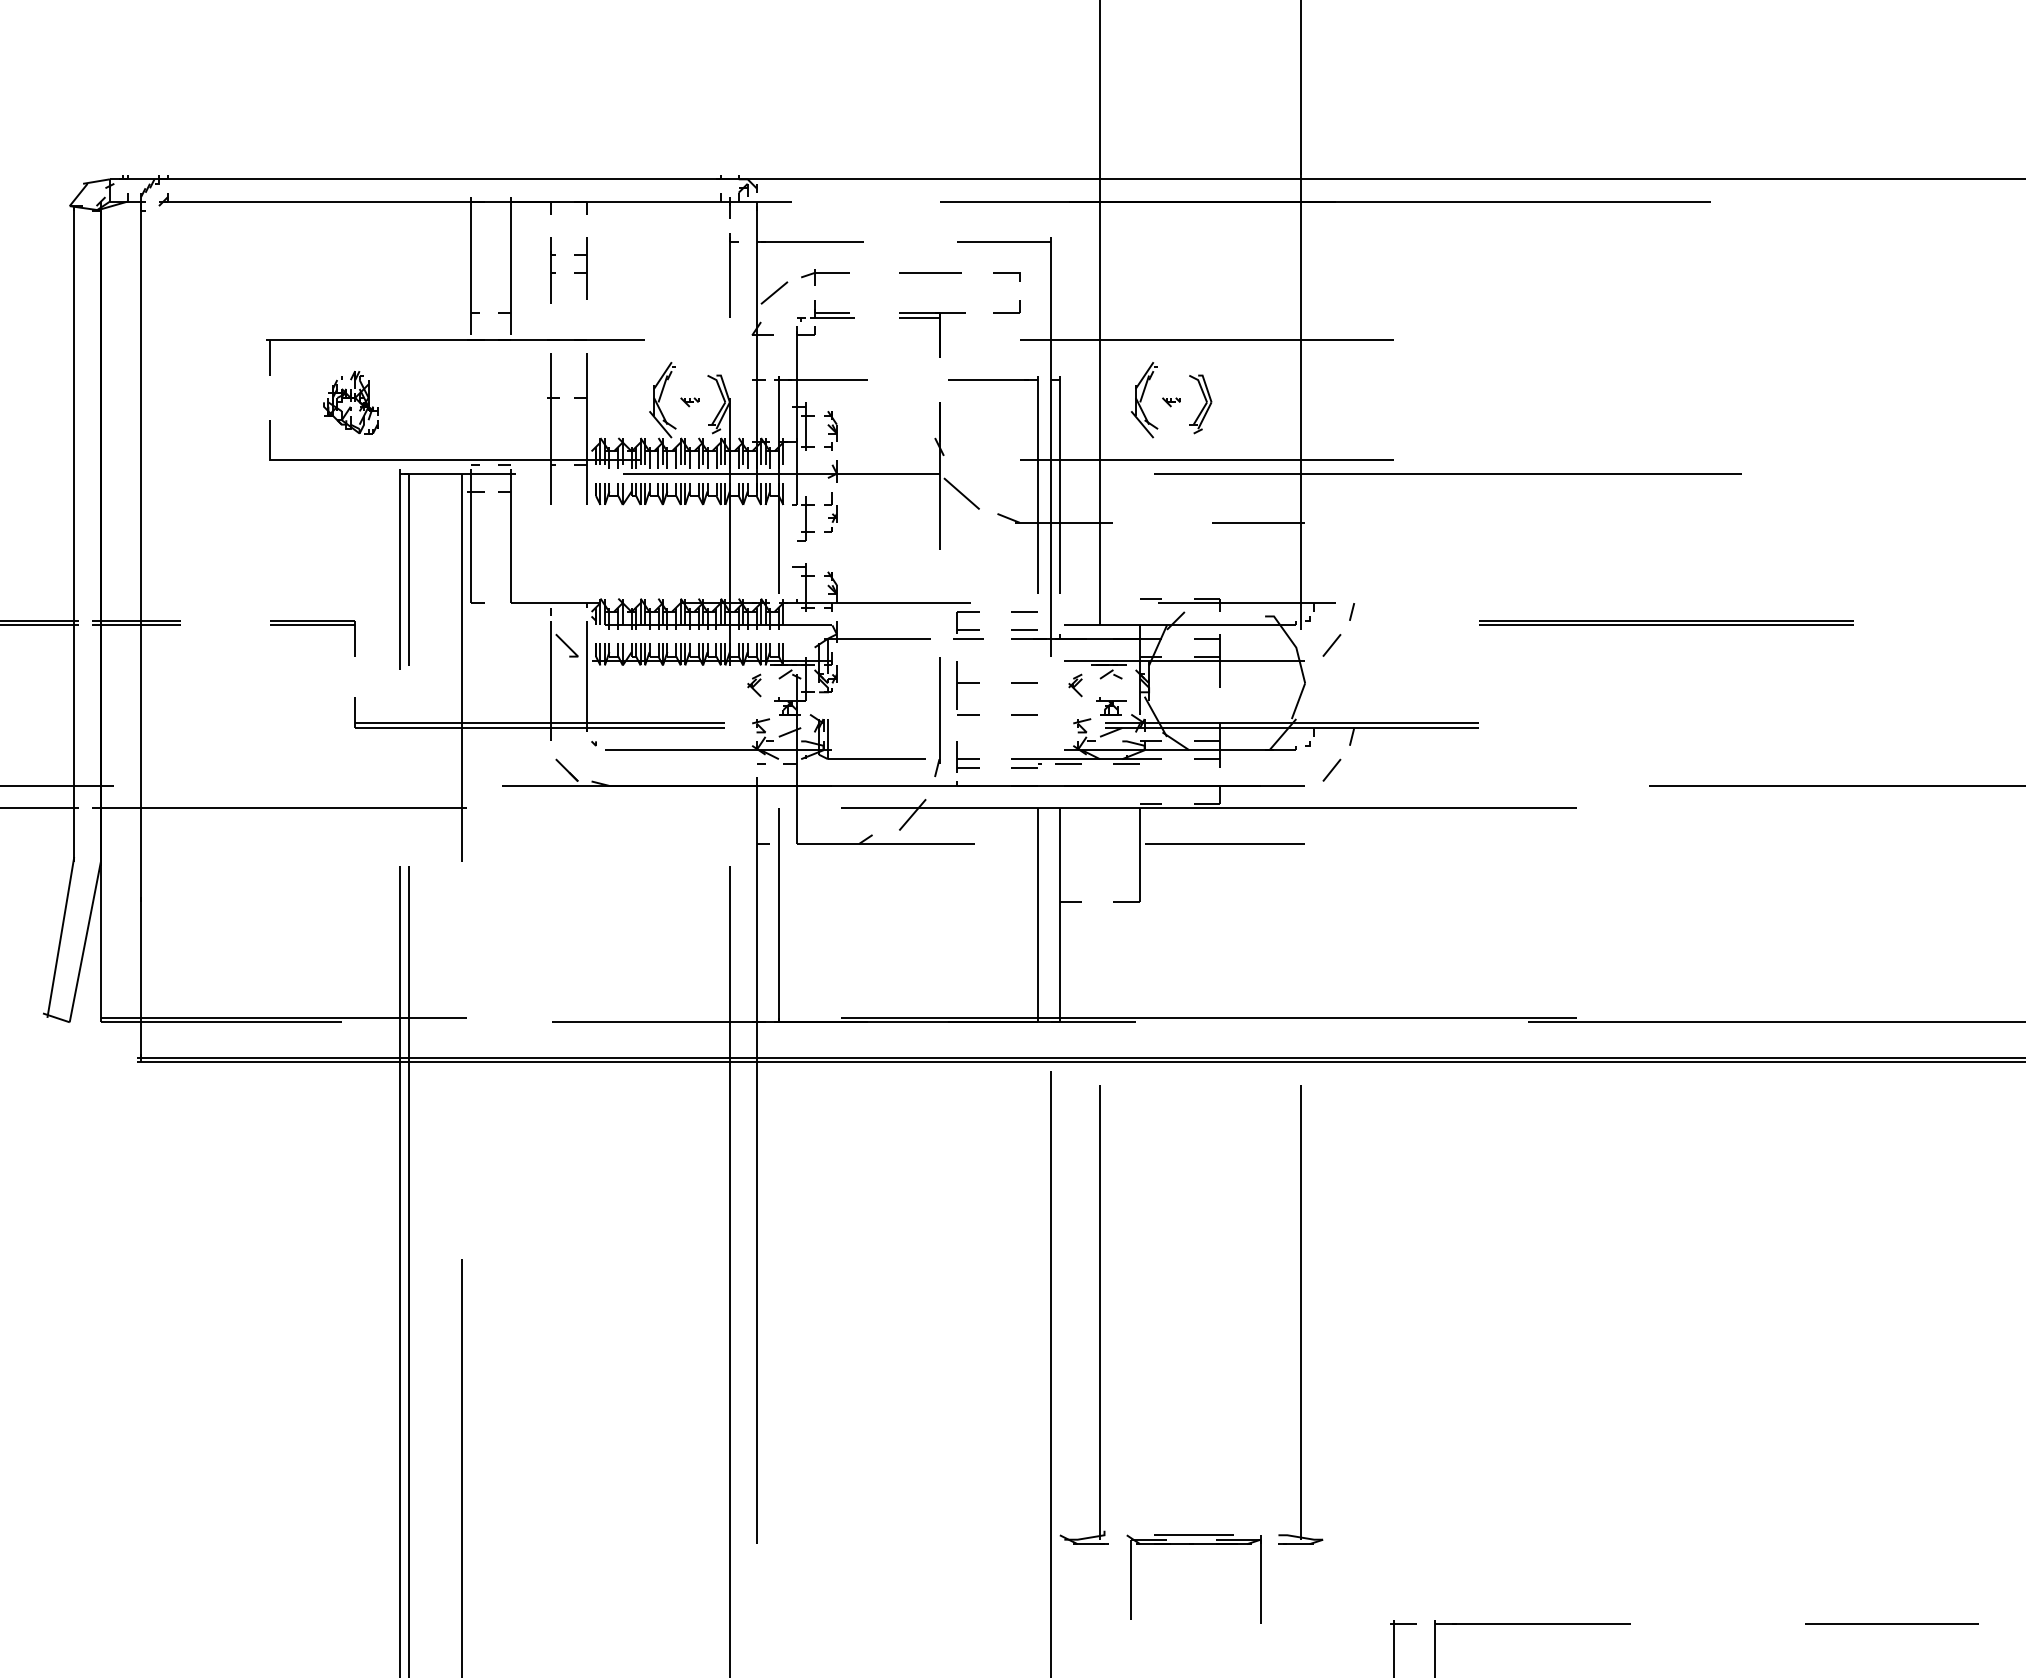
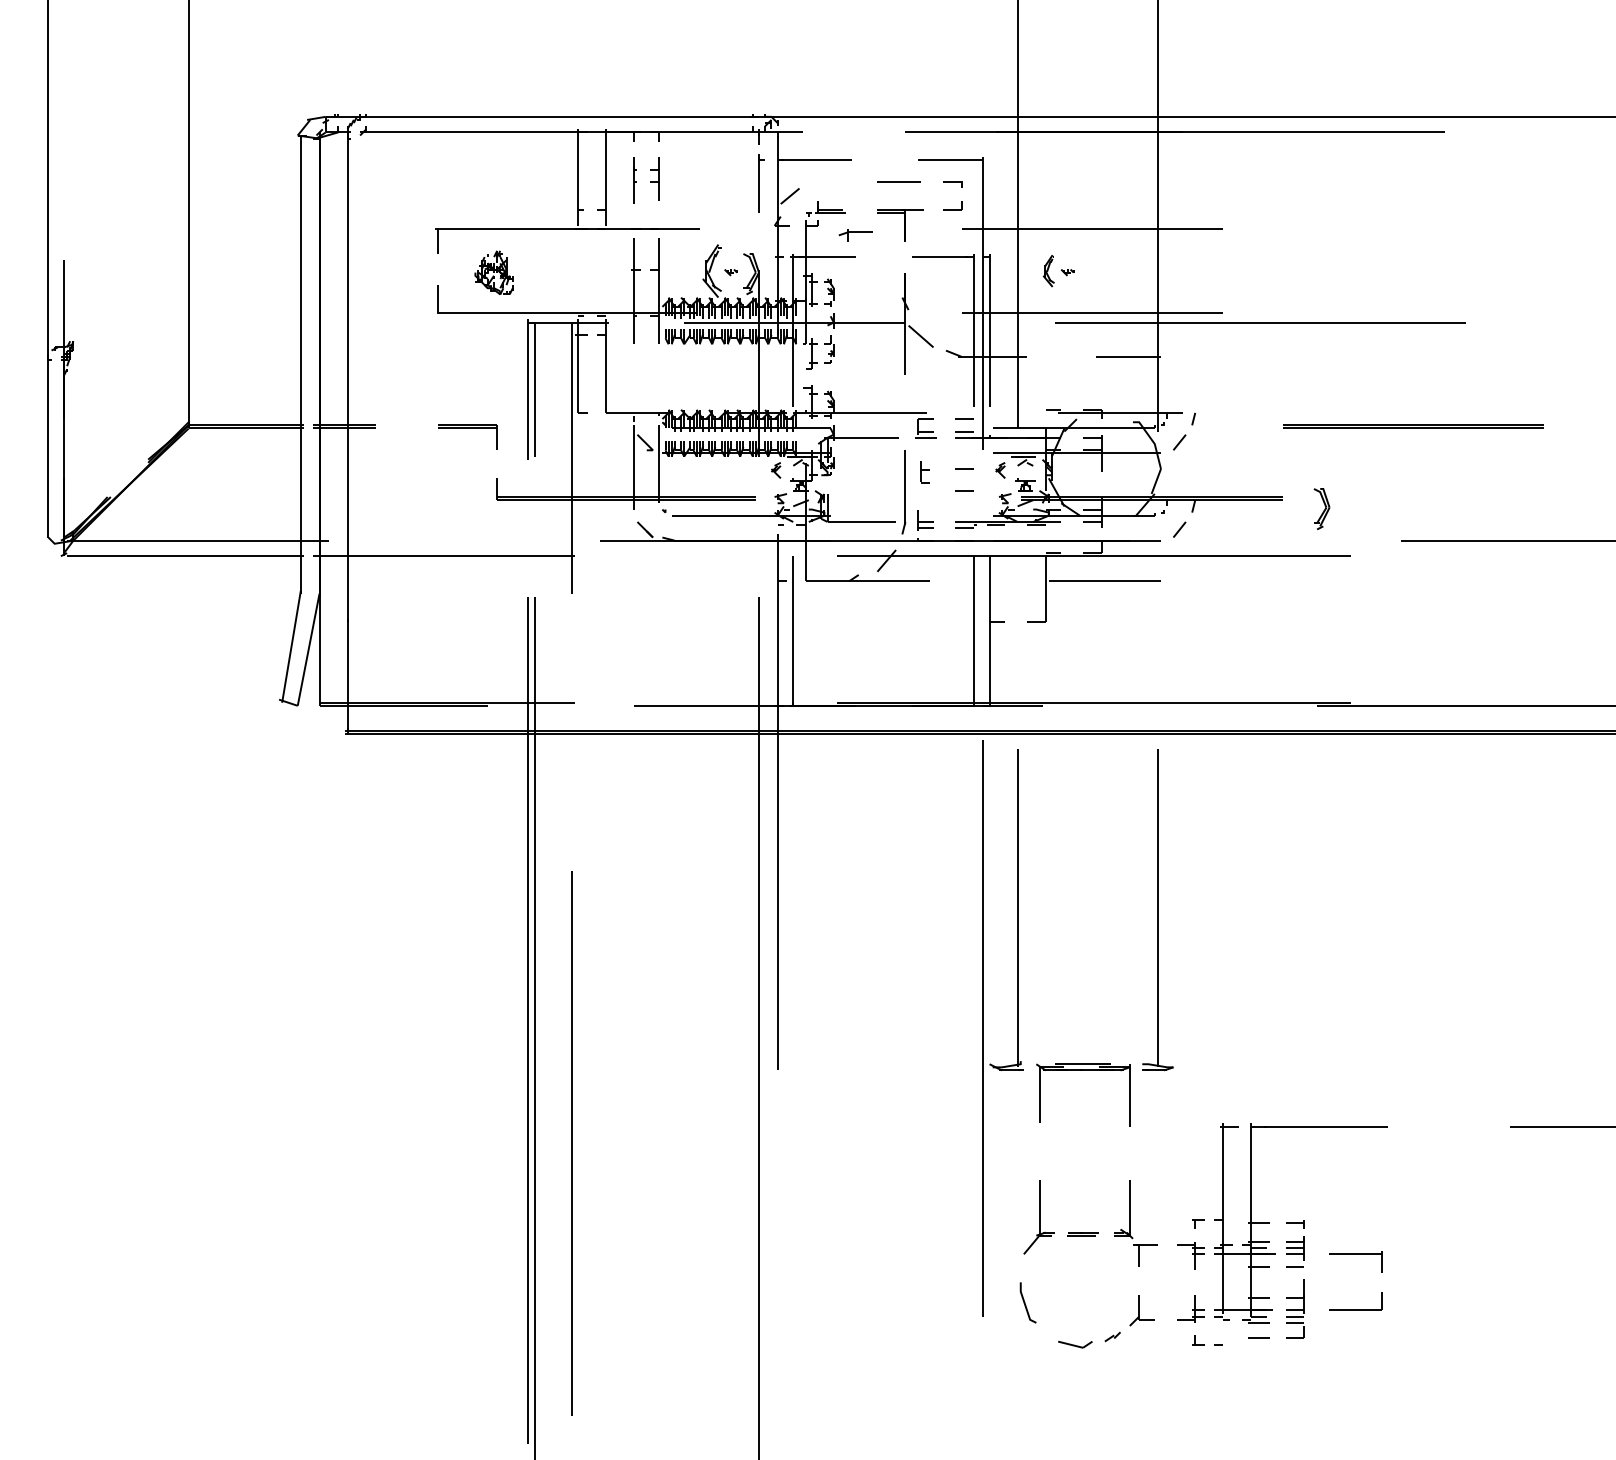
part: (825, 277) -> (855, 235), moved
part: (1144, 399) -> (1048, 270), size x0.6
part: (1200, 404) -> (1321, 509), moved
part: (968, 688) -> (925, 472), size x0.6

